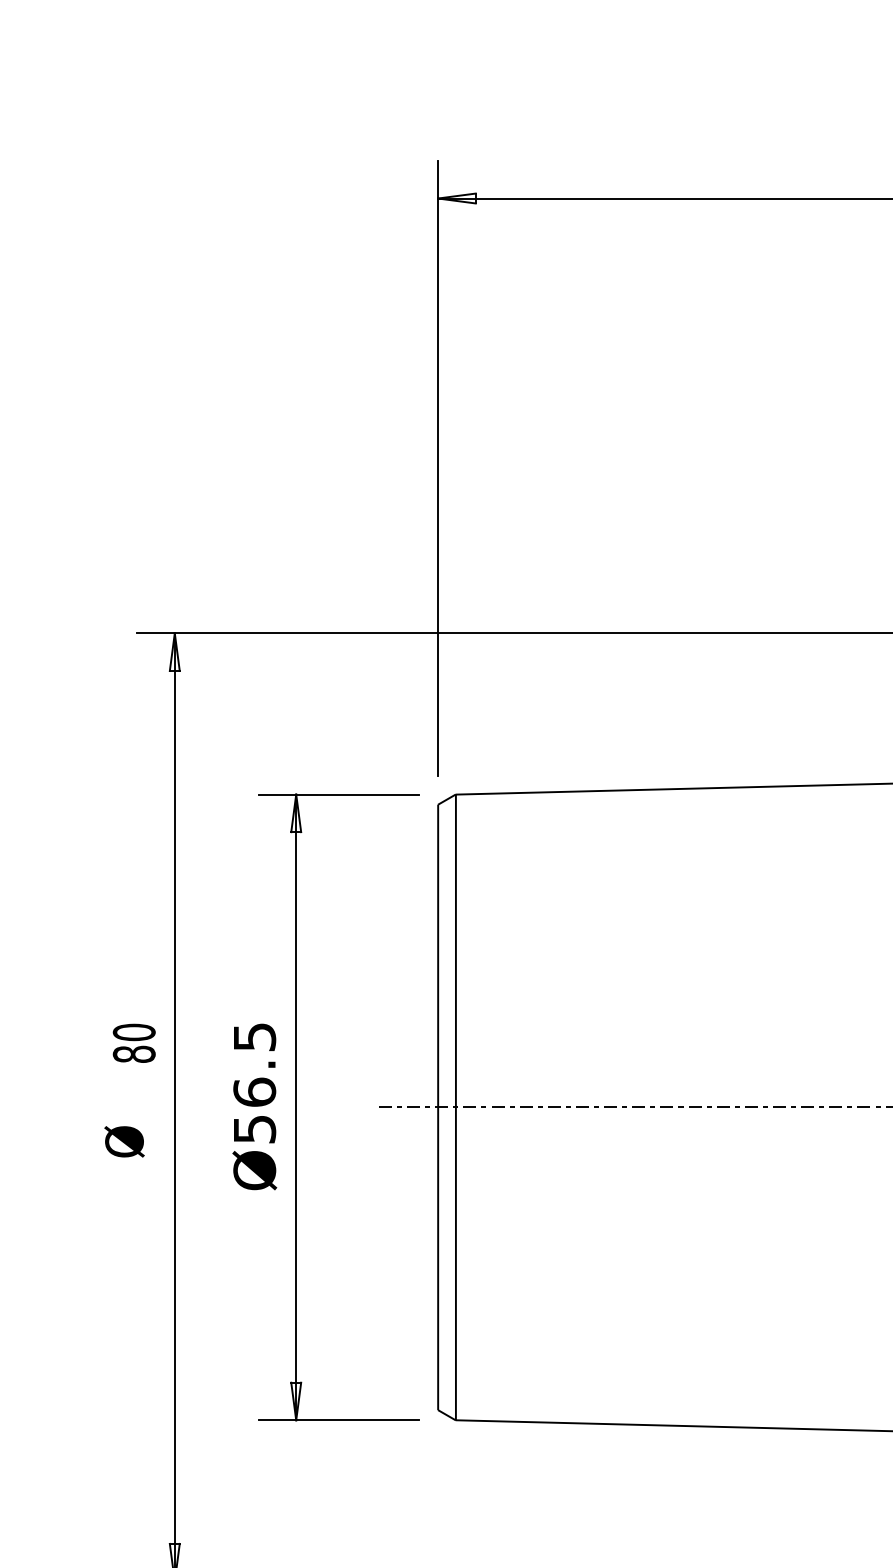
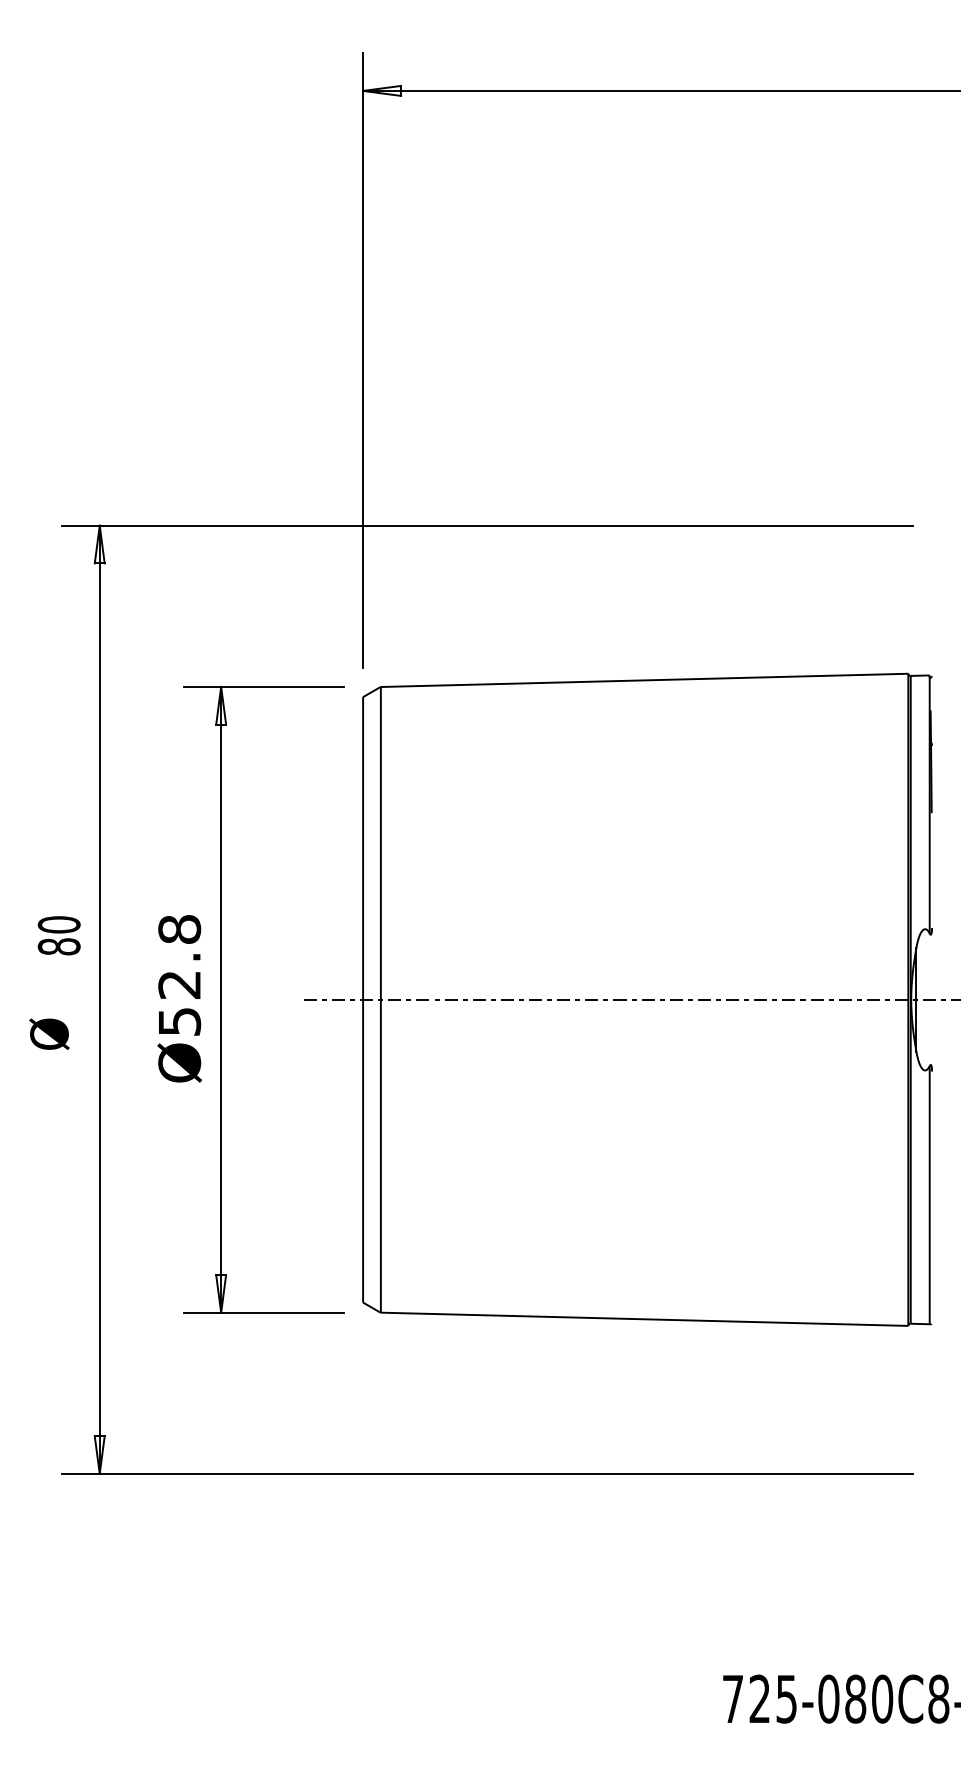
text: (254, 1065) -> (179, 957), Ø56.5 -> Ø52.8

